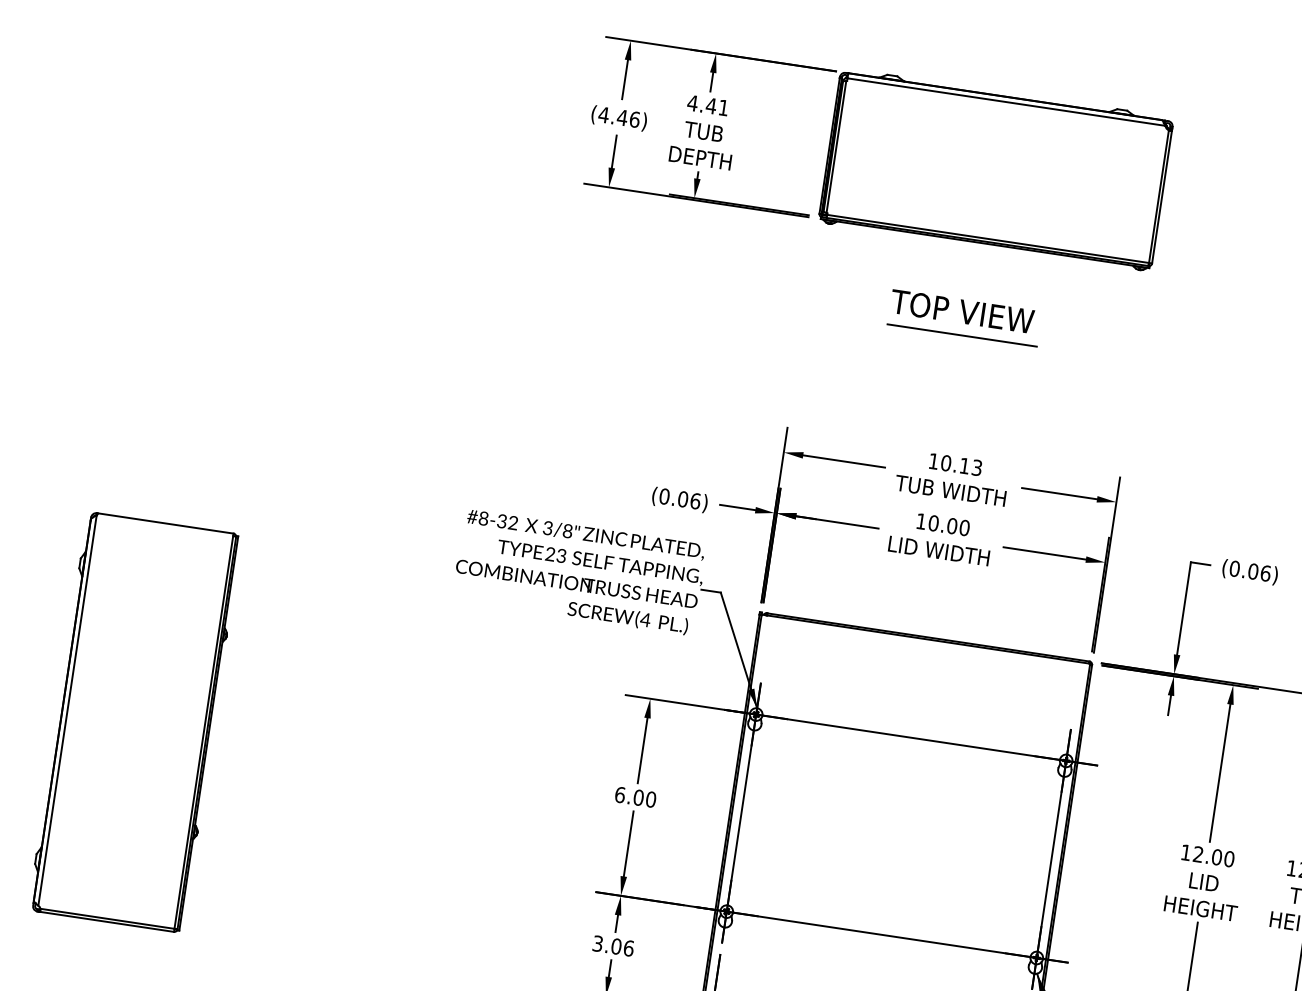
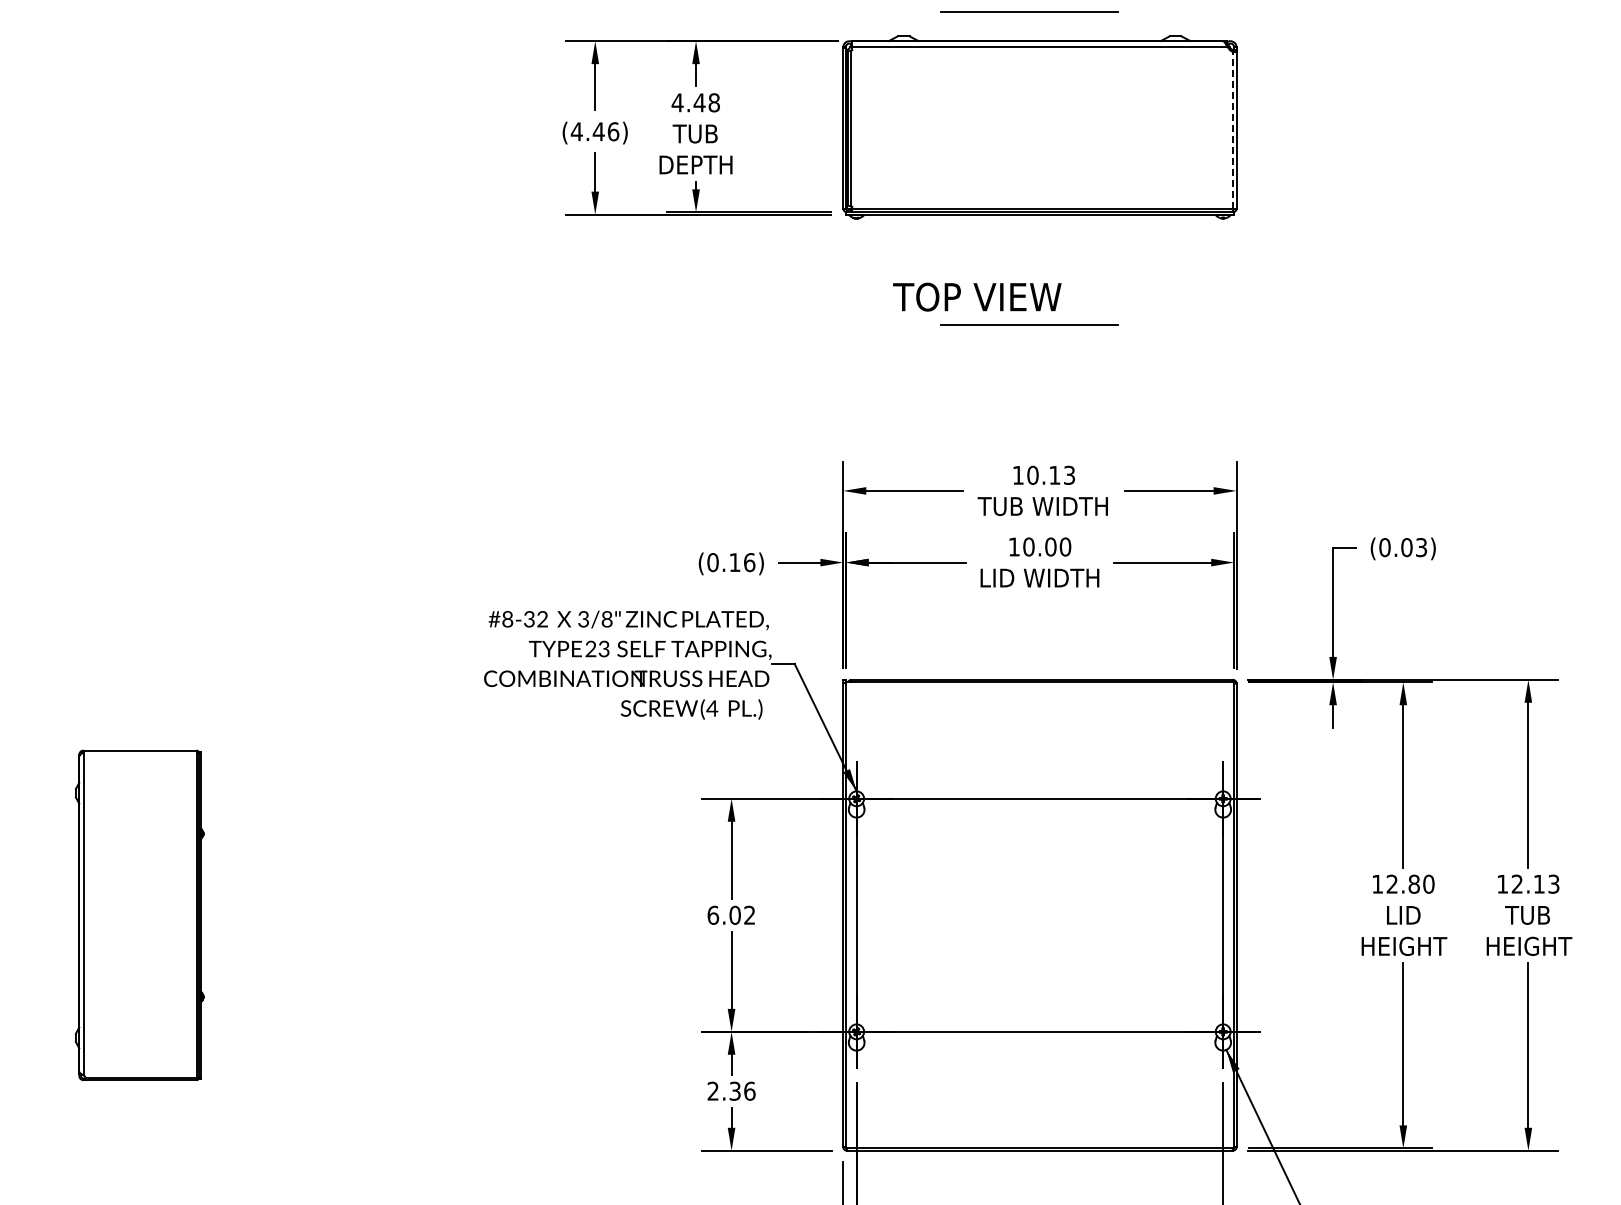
line: (1001, 70) -> (1029, 11), added
text: (723, 107) -> (713, 102), 4.41 -> 4.48
line: (1158, 195) -> (1232, 129), solid -> dashed
text: (962, 311) -> (977, 296), moved
text: (682, 499) -> (734, 562), (0.06) -> (0.16)
text: (1265, 573) -> (1421, 547), (0.06) -> (0.03)
part: (134, 722) -> (139, 915), size x0.7
text: (650, 798) -> (749, 914), 6.00 -> 6.02
text: (1216, 857) -> (1413, 884), 12.00 -> 12.80
text: (606, 944) -> (723, 1090), 3.06 -> 2.36

